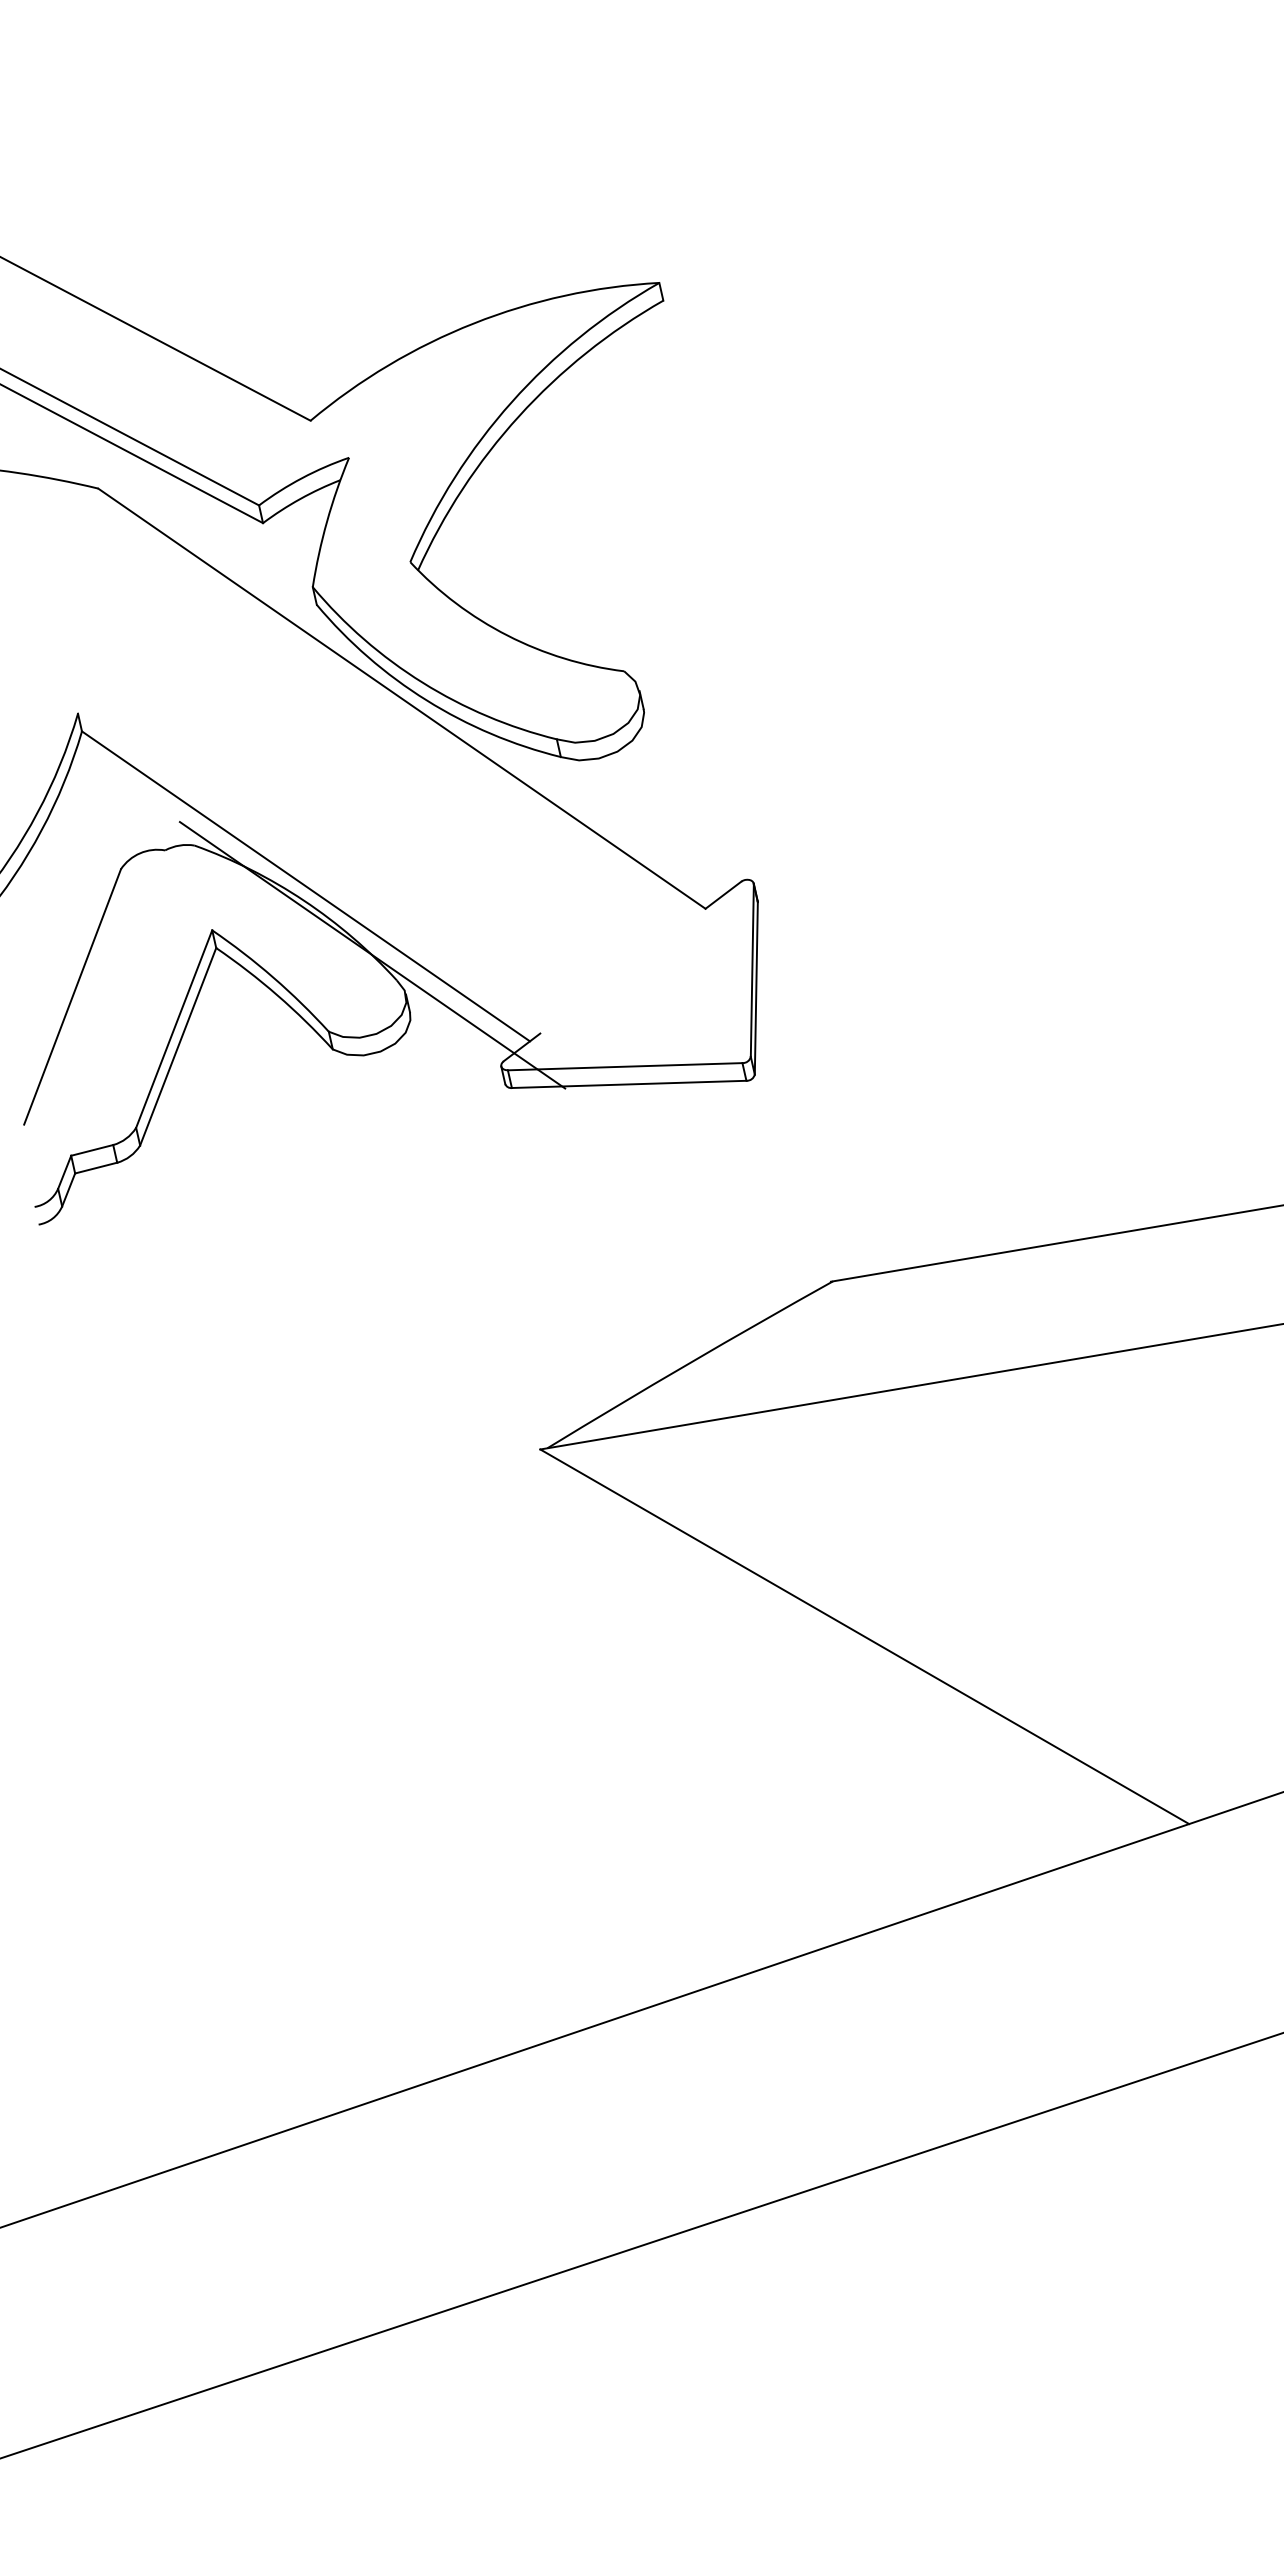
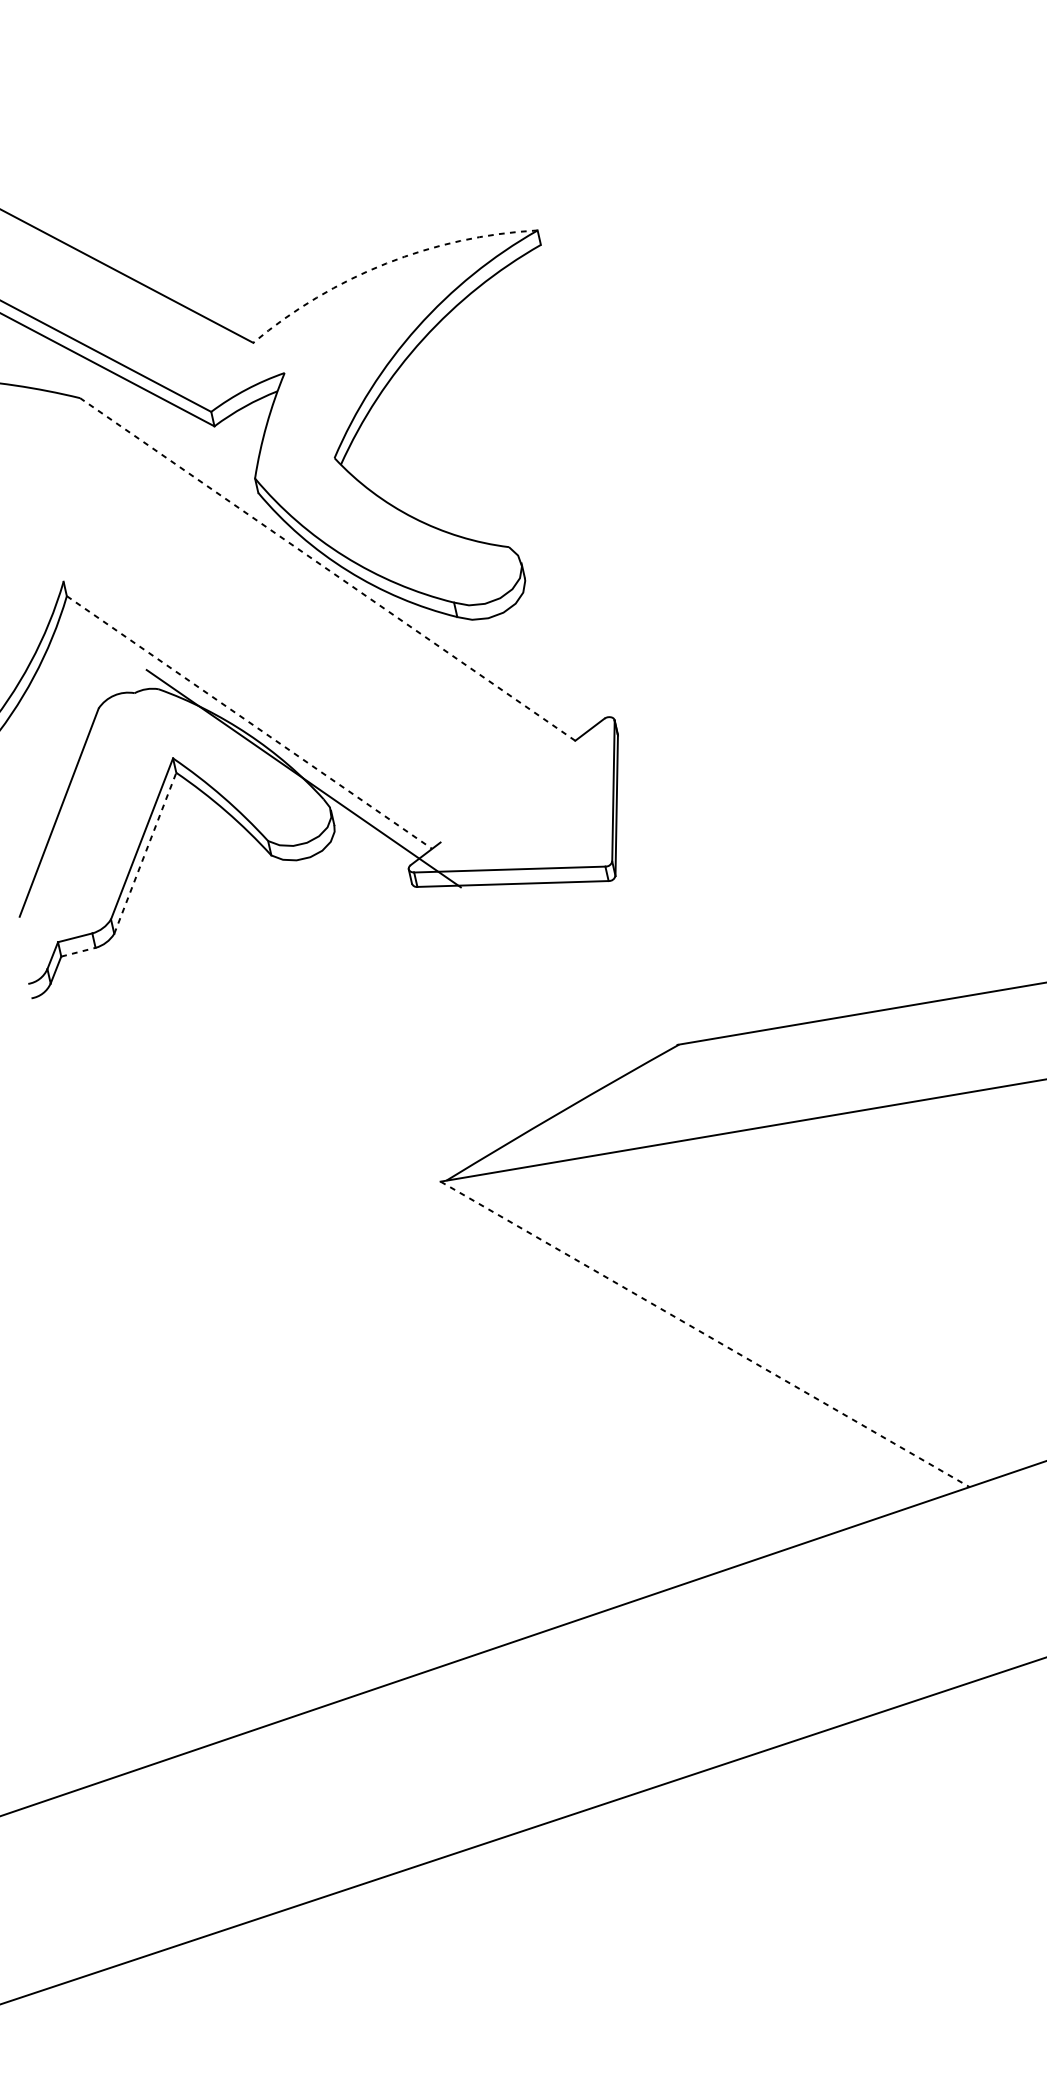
arc: (473, 323) -> (386, 263), solid -> dashed
line: (401, 698) -> (327, 569), solid -> dashed
line: (306, 886) -> (249, 722), solid -> dashed
line: (178, 1046) -> (145, 853), solid -> dashed
line: (96, 1168) -> (78, 952), solid -> dashed
line: (864, 1636) -> (704, 1334), solid -> dashed

